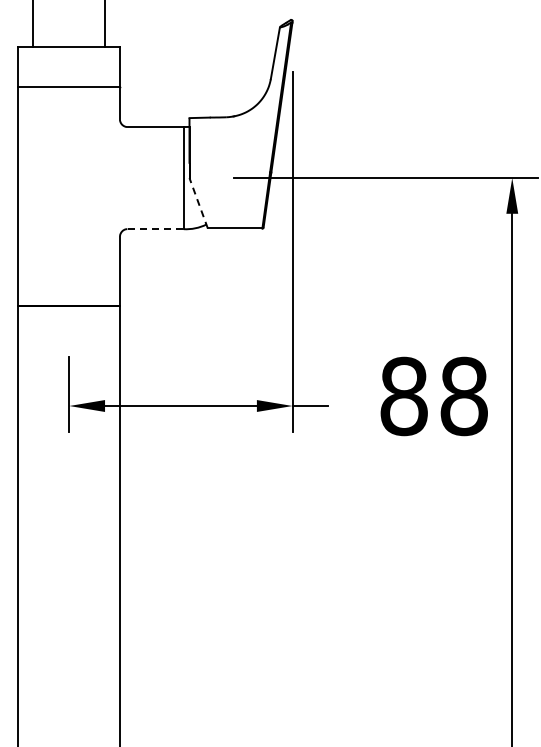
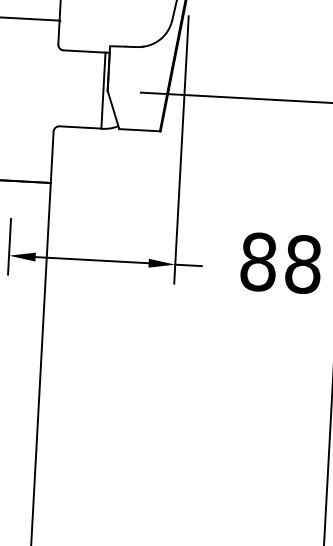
line: (198, 203) -> (113, 110), dashed -> solid
line: (156, 229) -> (81, 127), dashed -> solid

